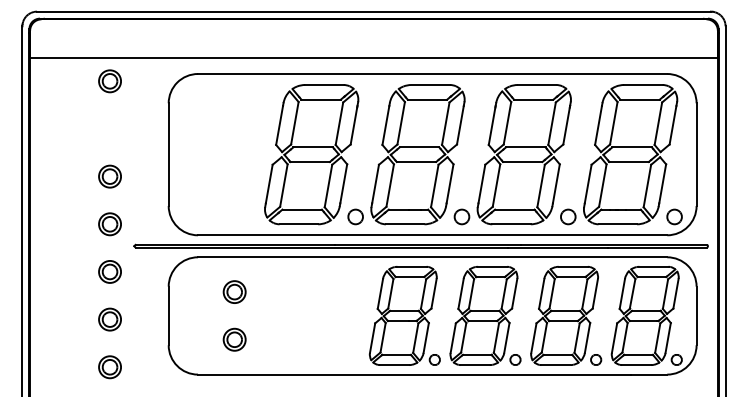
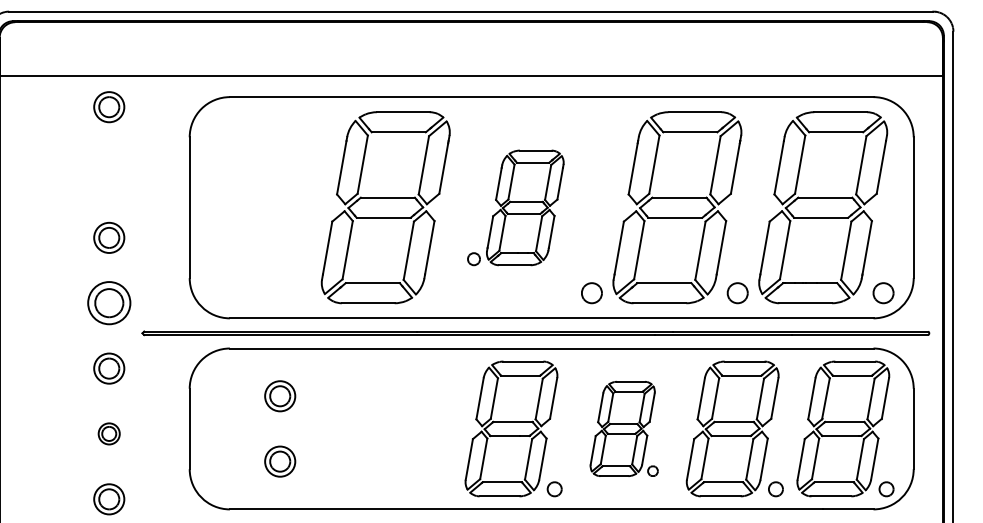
part: (406, 154) -> (515, 207), size x0.6
part: (109, 224) -> (108, 303), size x1.4
part: (485, 315) -> (624, 428), size x0.7
part: (109, 319) -> (108, 433), size x0.7

